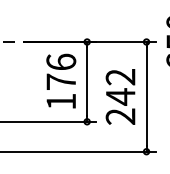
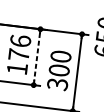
line: (87, 82) -> (37, 57), solid -> dashed
text: (120, 97) -> (59, 70), 242 -> 300

